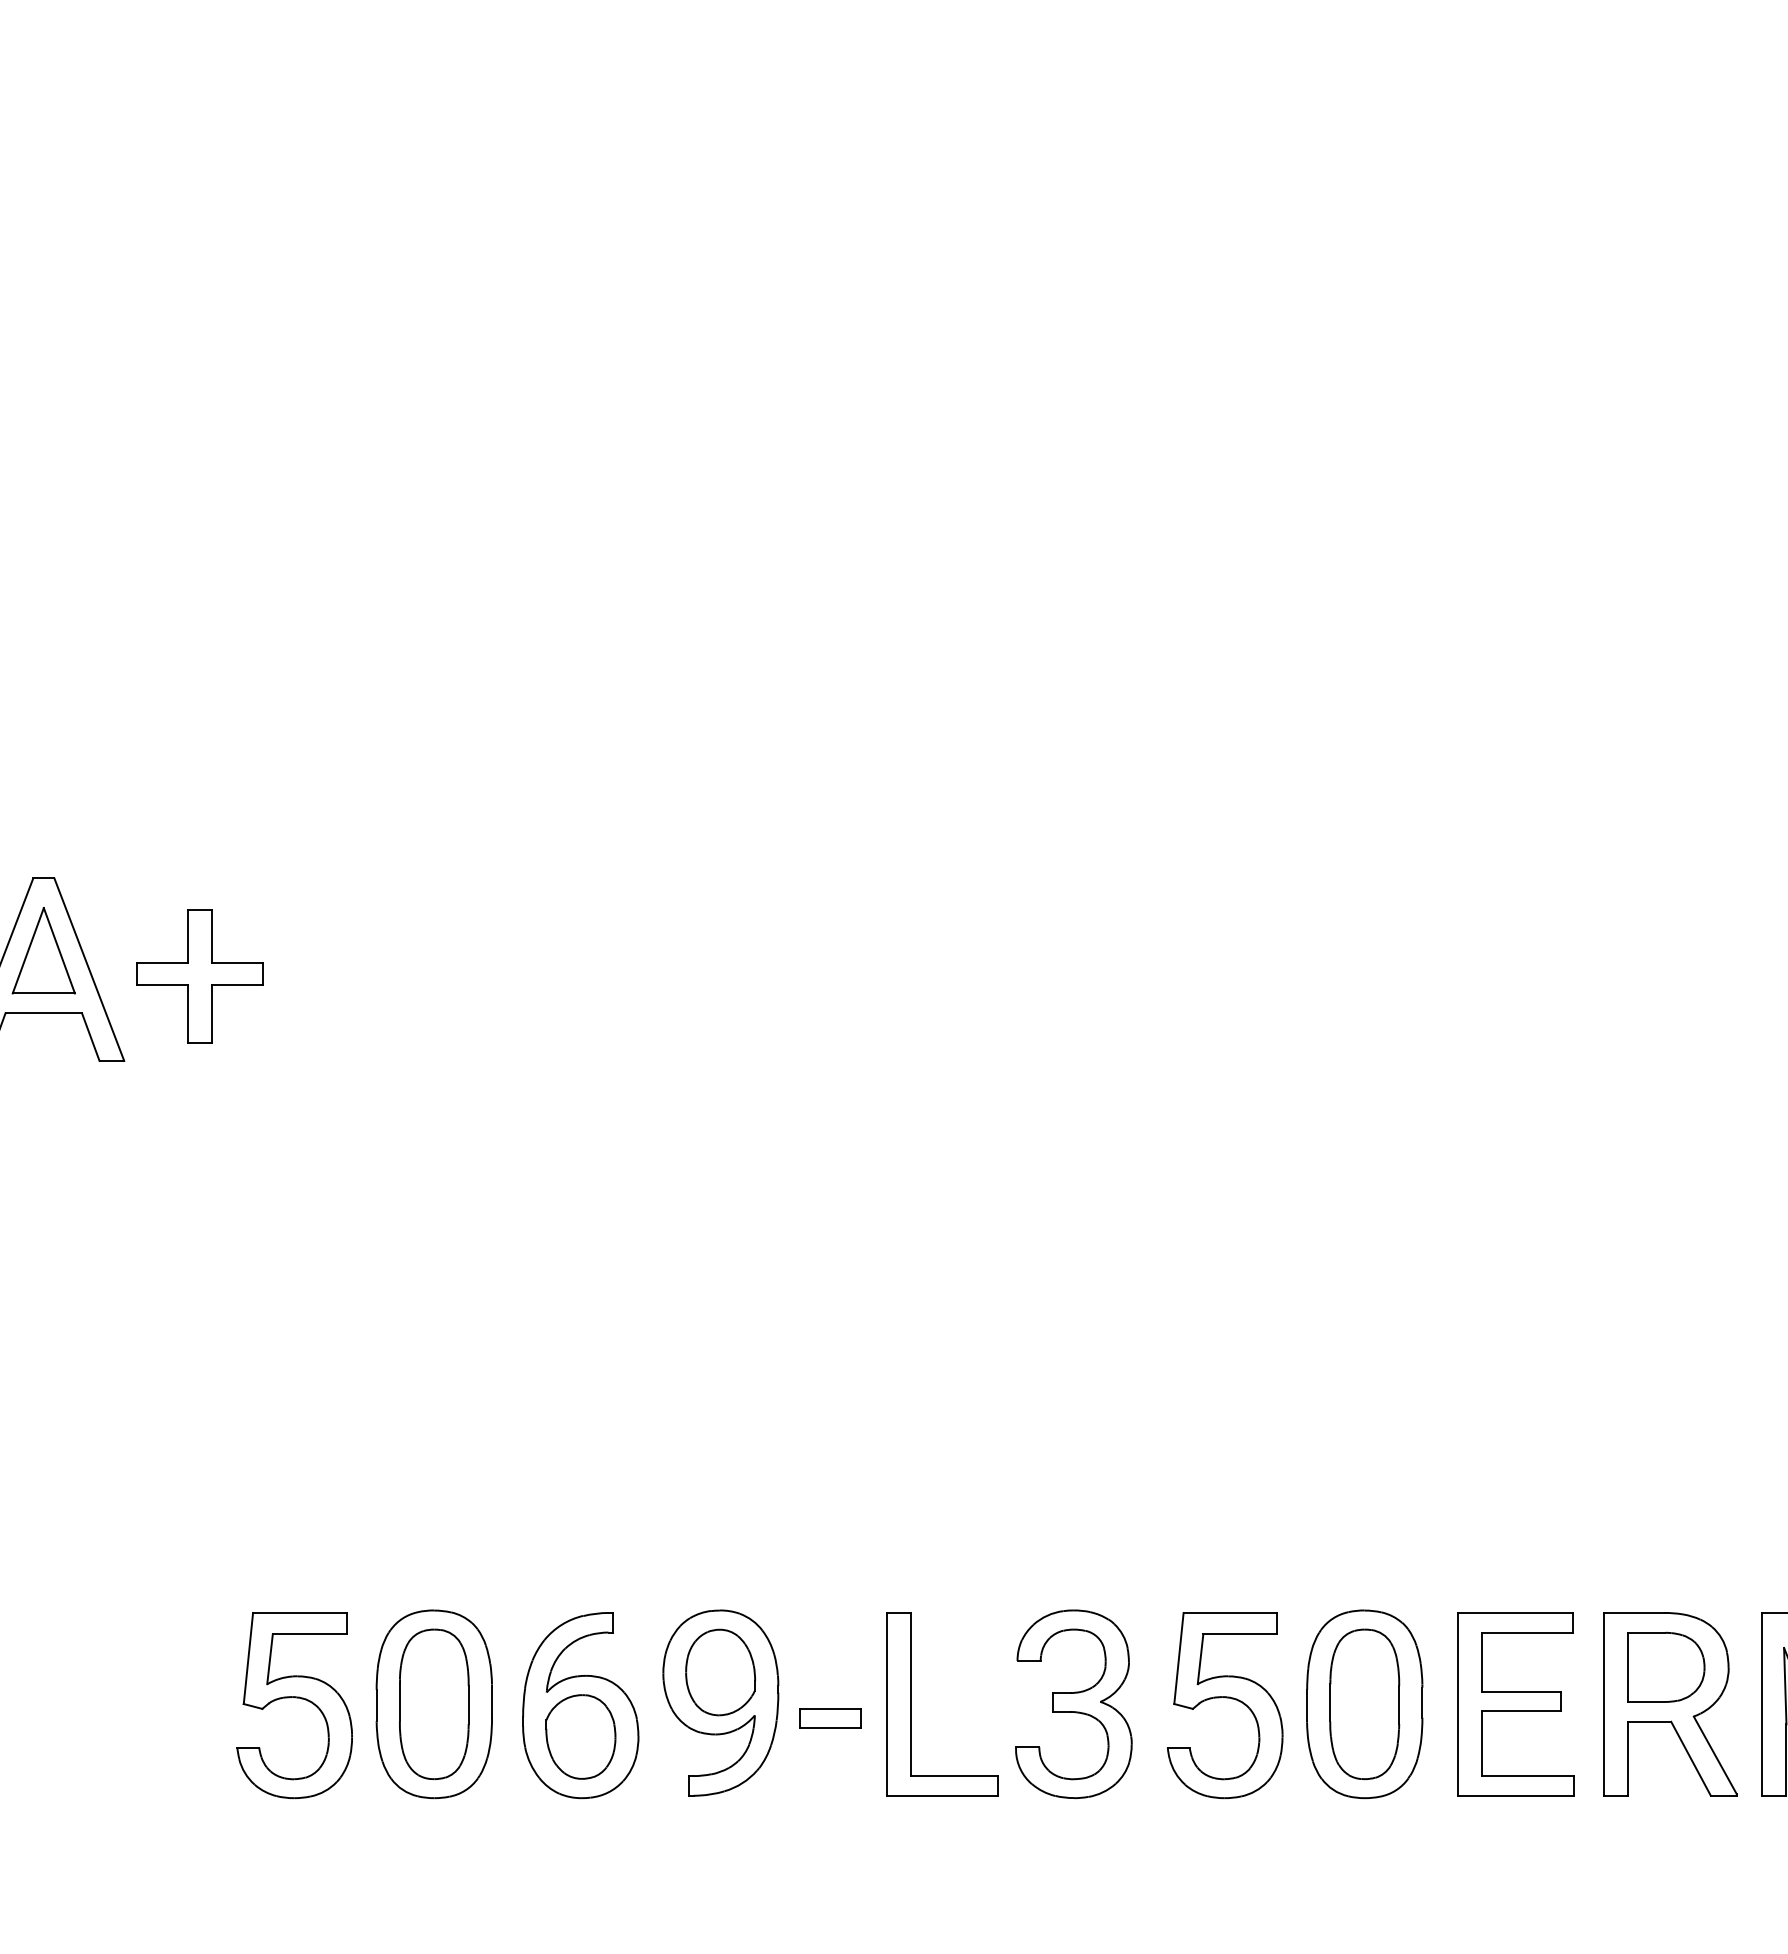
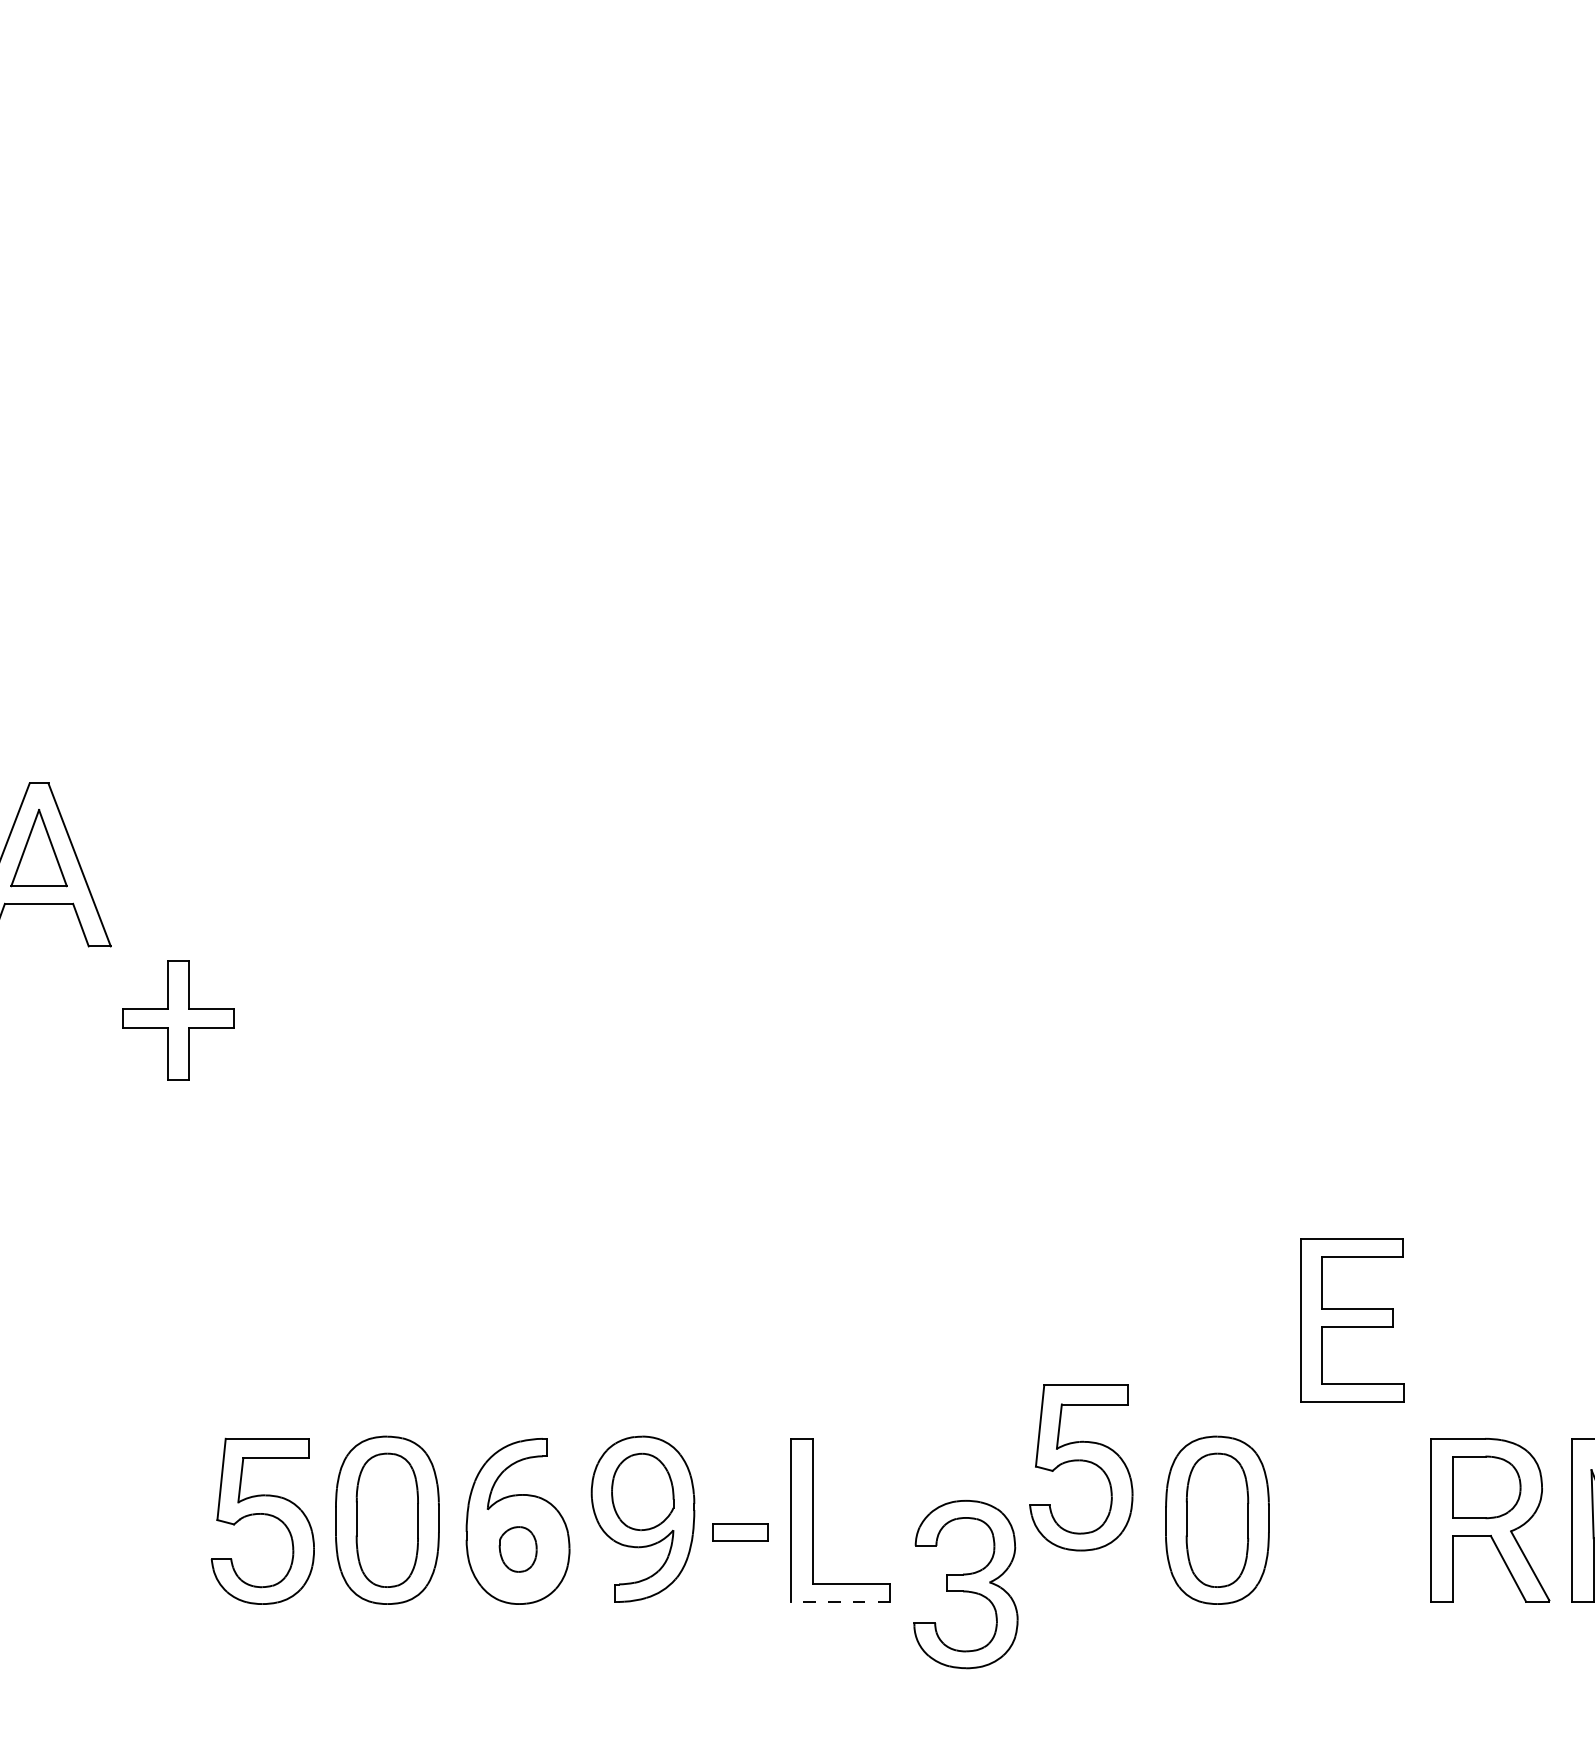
part: (199, 976) -> (177, 1020), moved
part: (1225, 1698) -> (1081, 1461), moved
part: (1073, 1704) -> (965, 1584), moved
part: (1515, 1704) -> (1351, 1320), moved
part: (580, 1736) -> (517, 1549), size x0.6
line: (942, 1795) -> (840, 1601), solid -> dashed

